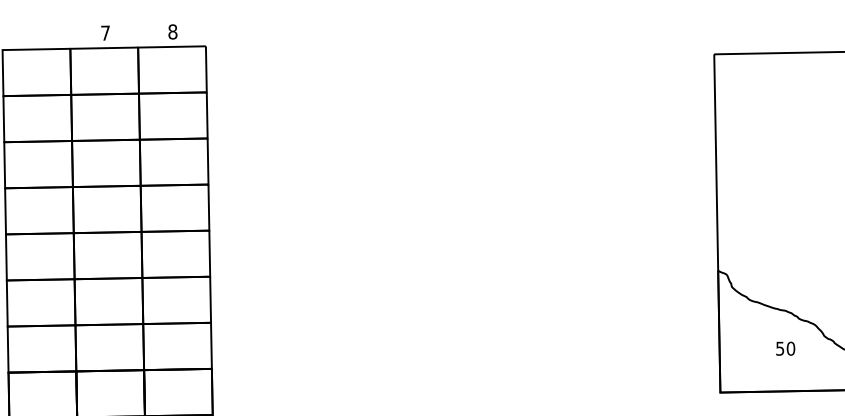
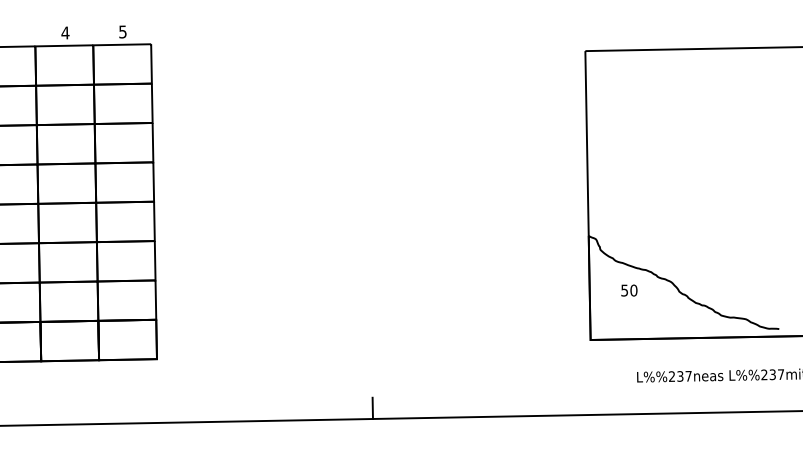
text: (172, 31) -> (122, 31), 8 -> 5
text: (105, 32) -> (65, 32), 7 -> 4
text: (785, 348) -> (629, 290), moved

